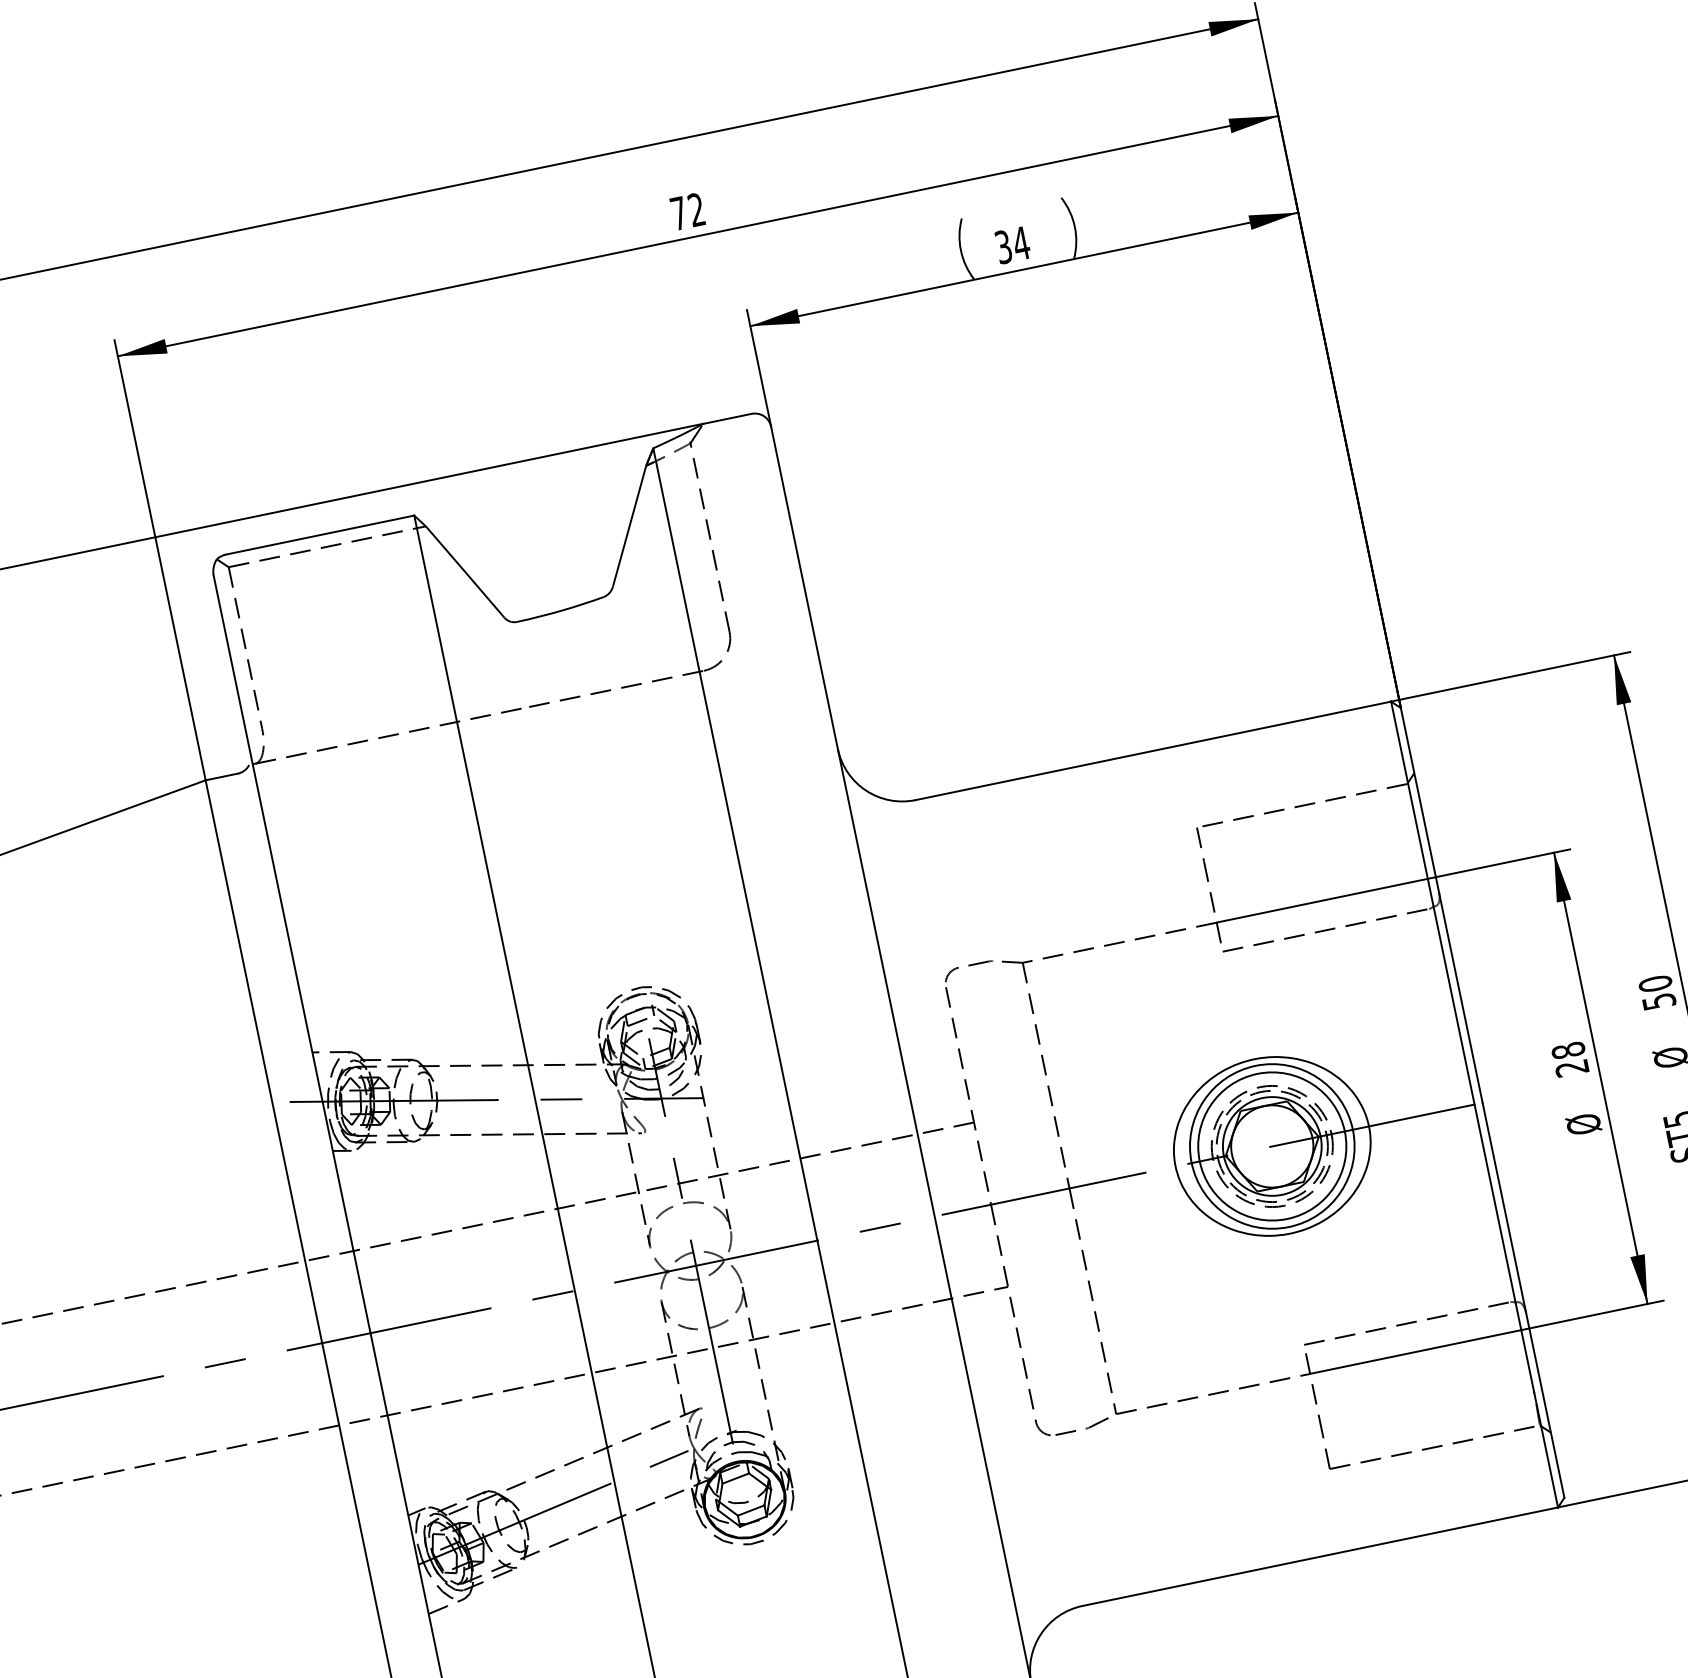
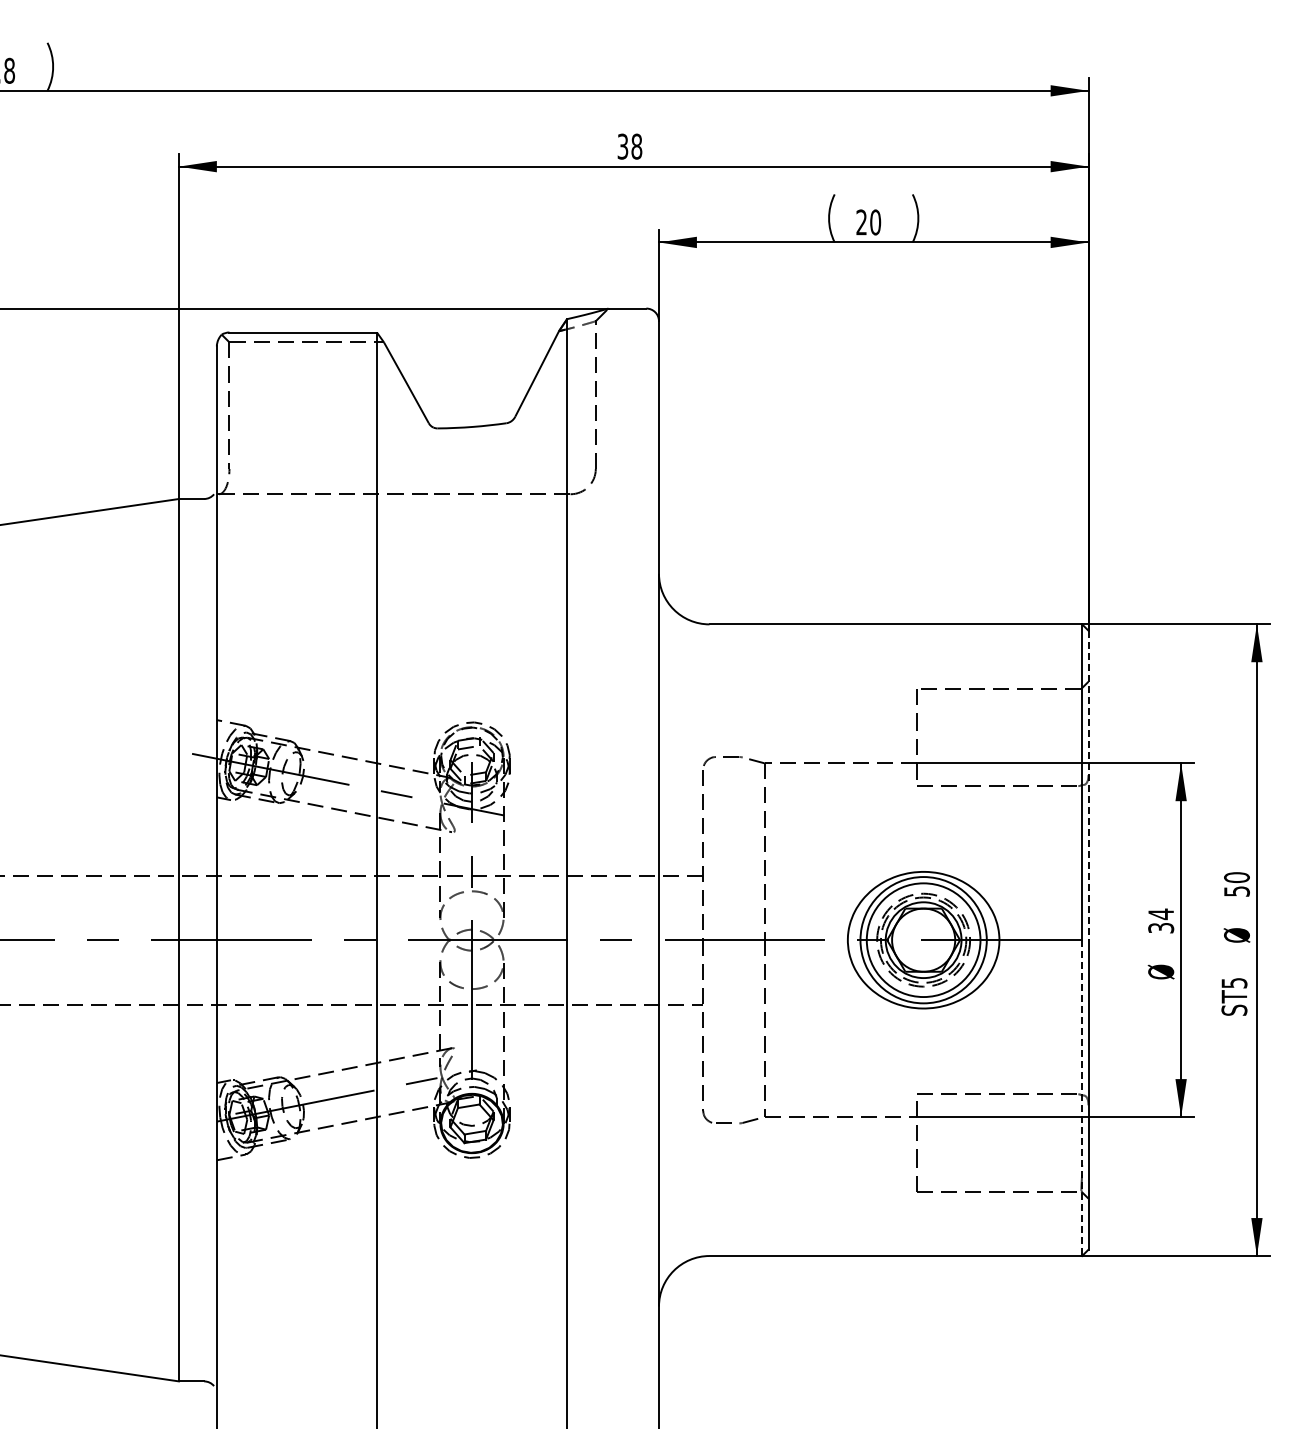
text: (687, 211) -> (629, 146), 72 -> 38
text: (1012, 245) -> (868, 222), 34 -> 20
line: (1441, 905) -> (1088, 785), solid -> dashed
text: (1570, 1058) -> (1161, 920), 28 -> 34
line: (1516, 1306) -> (1082, 1098), solid -> dashed

